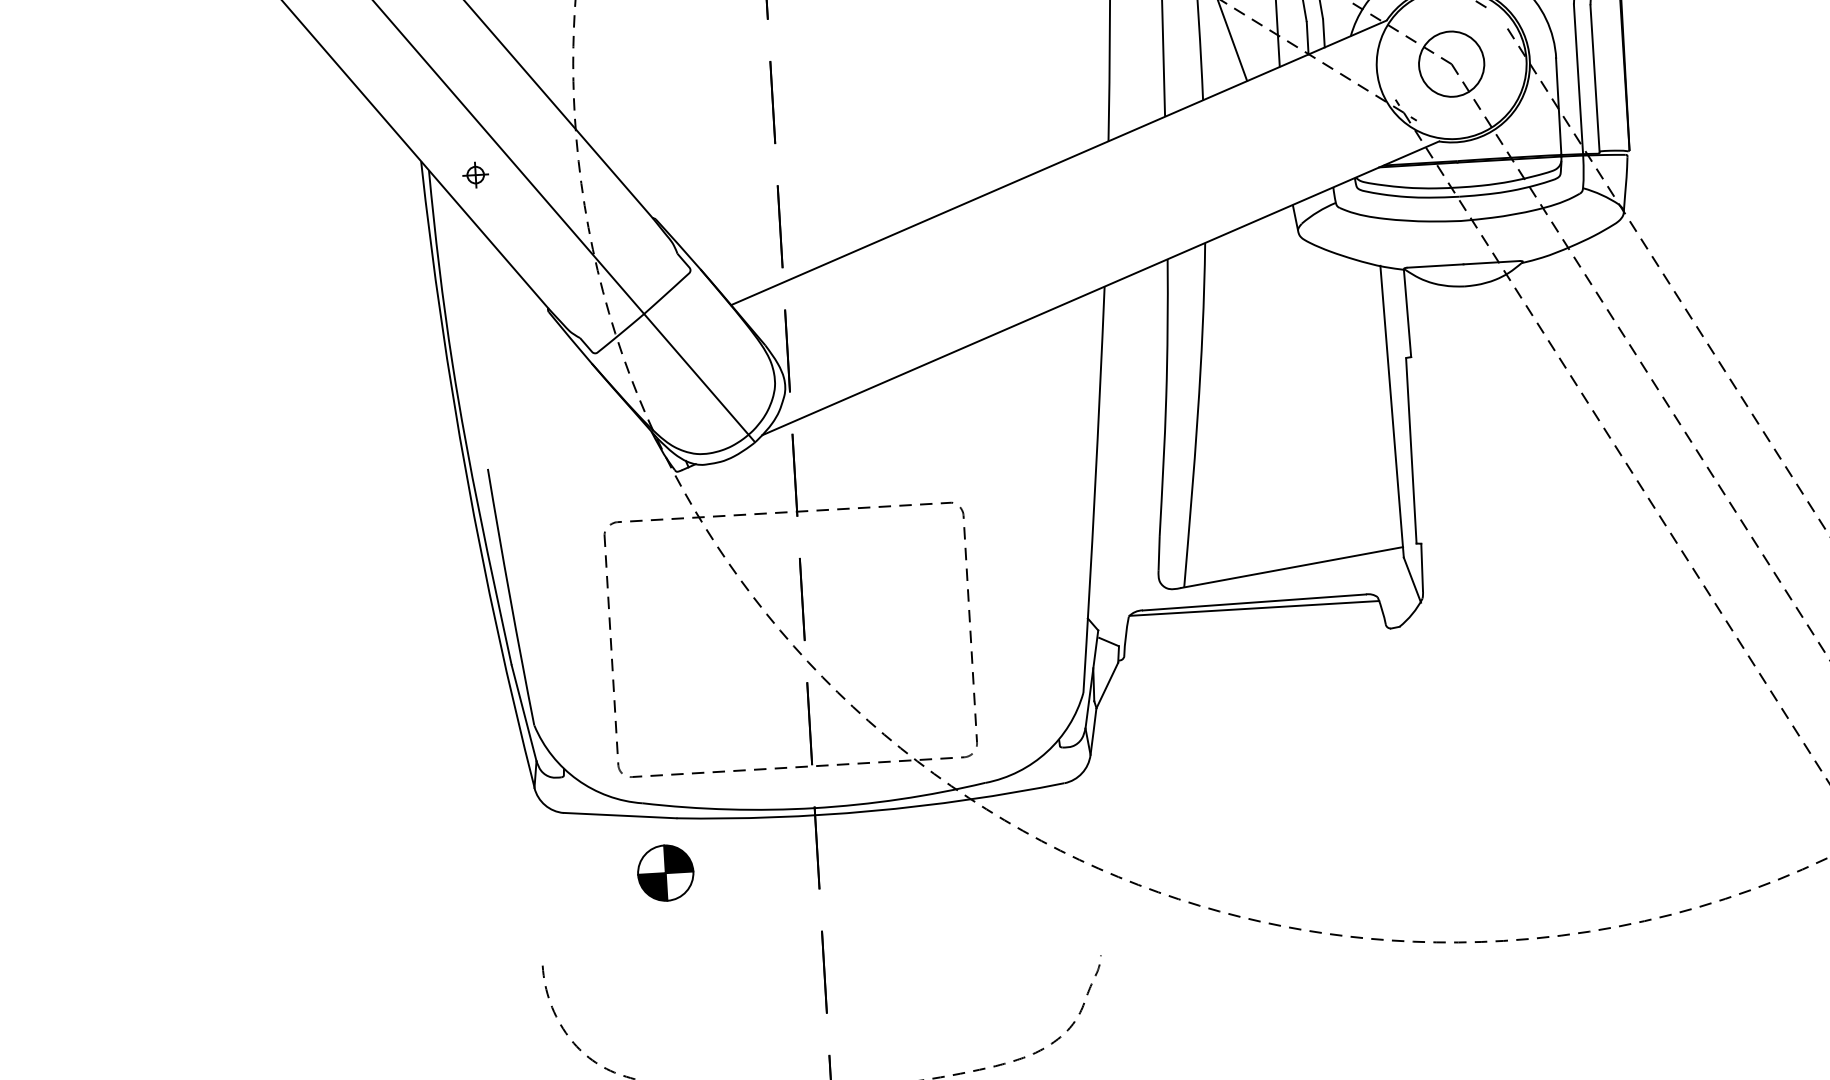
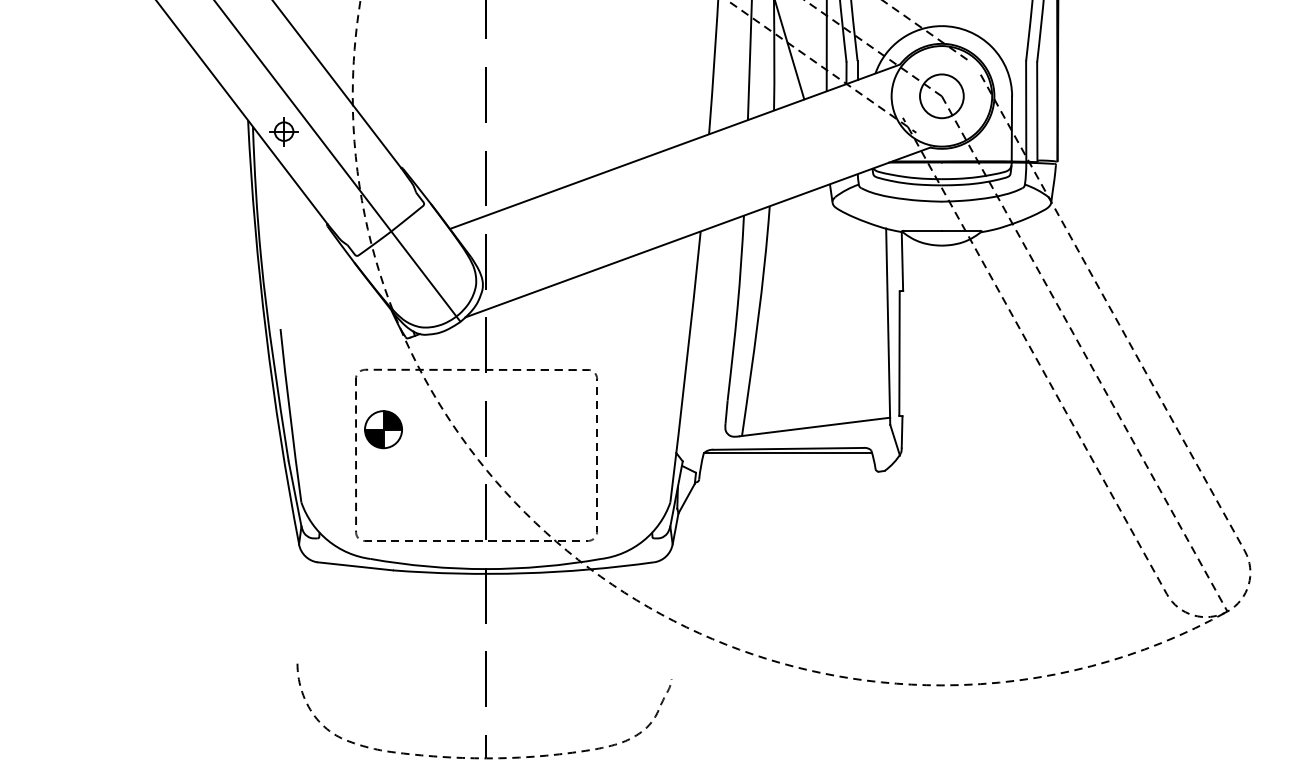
part: (474, 174) -> (283, 131), size x1.67
part: (665, 872) -> (383, 429), moved

